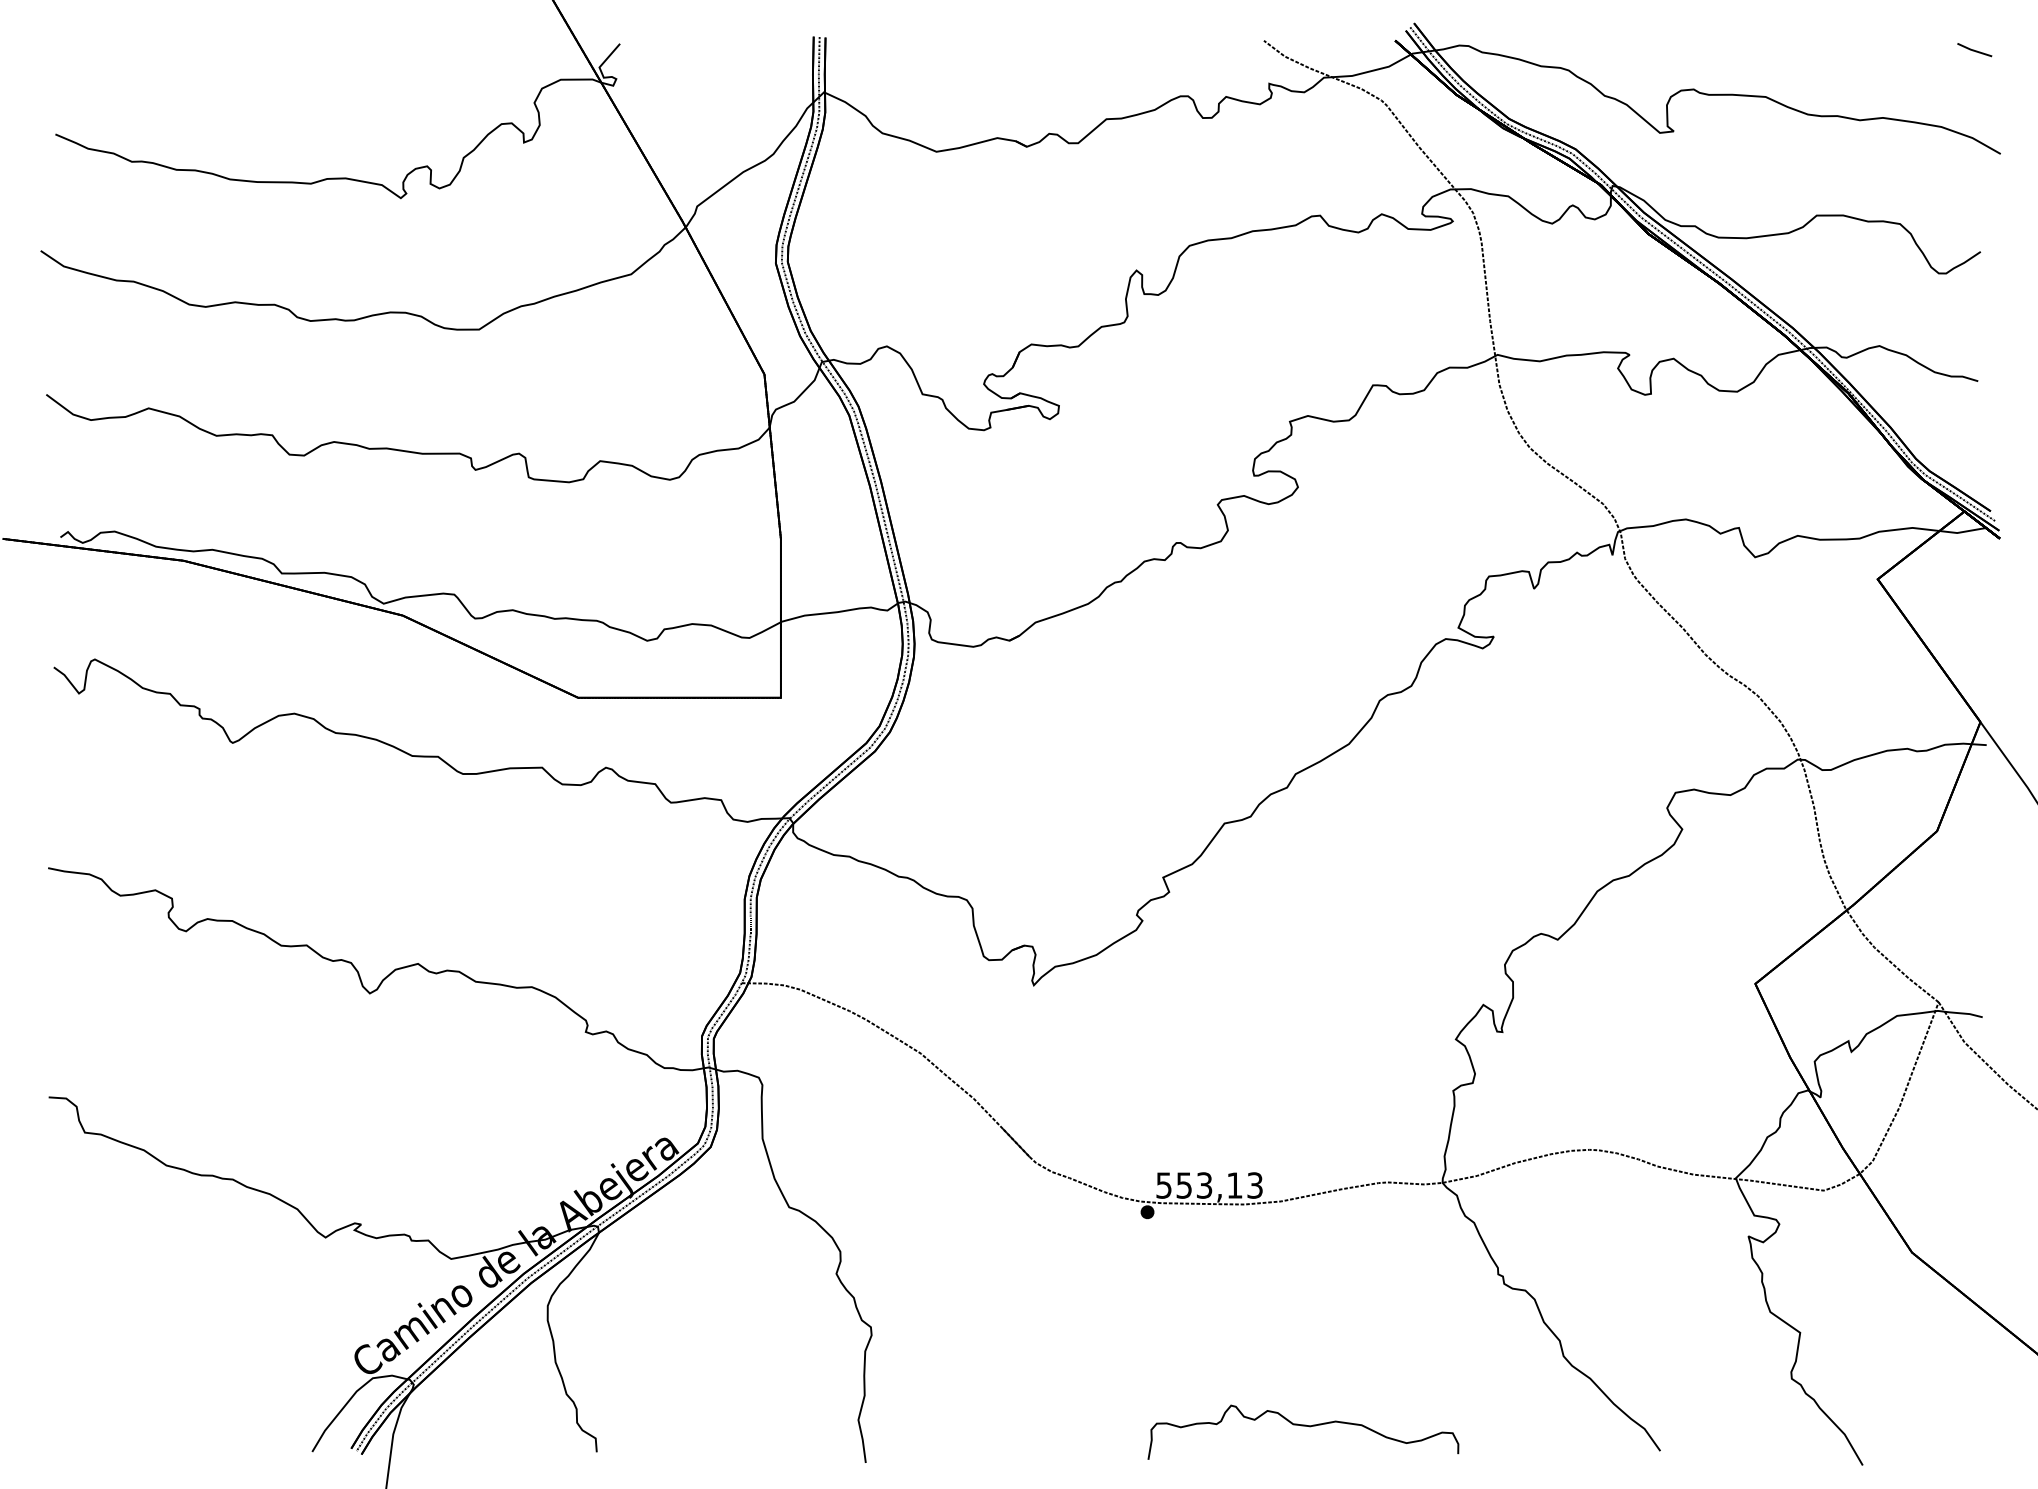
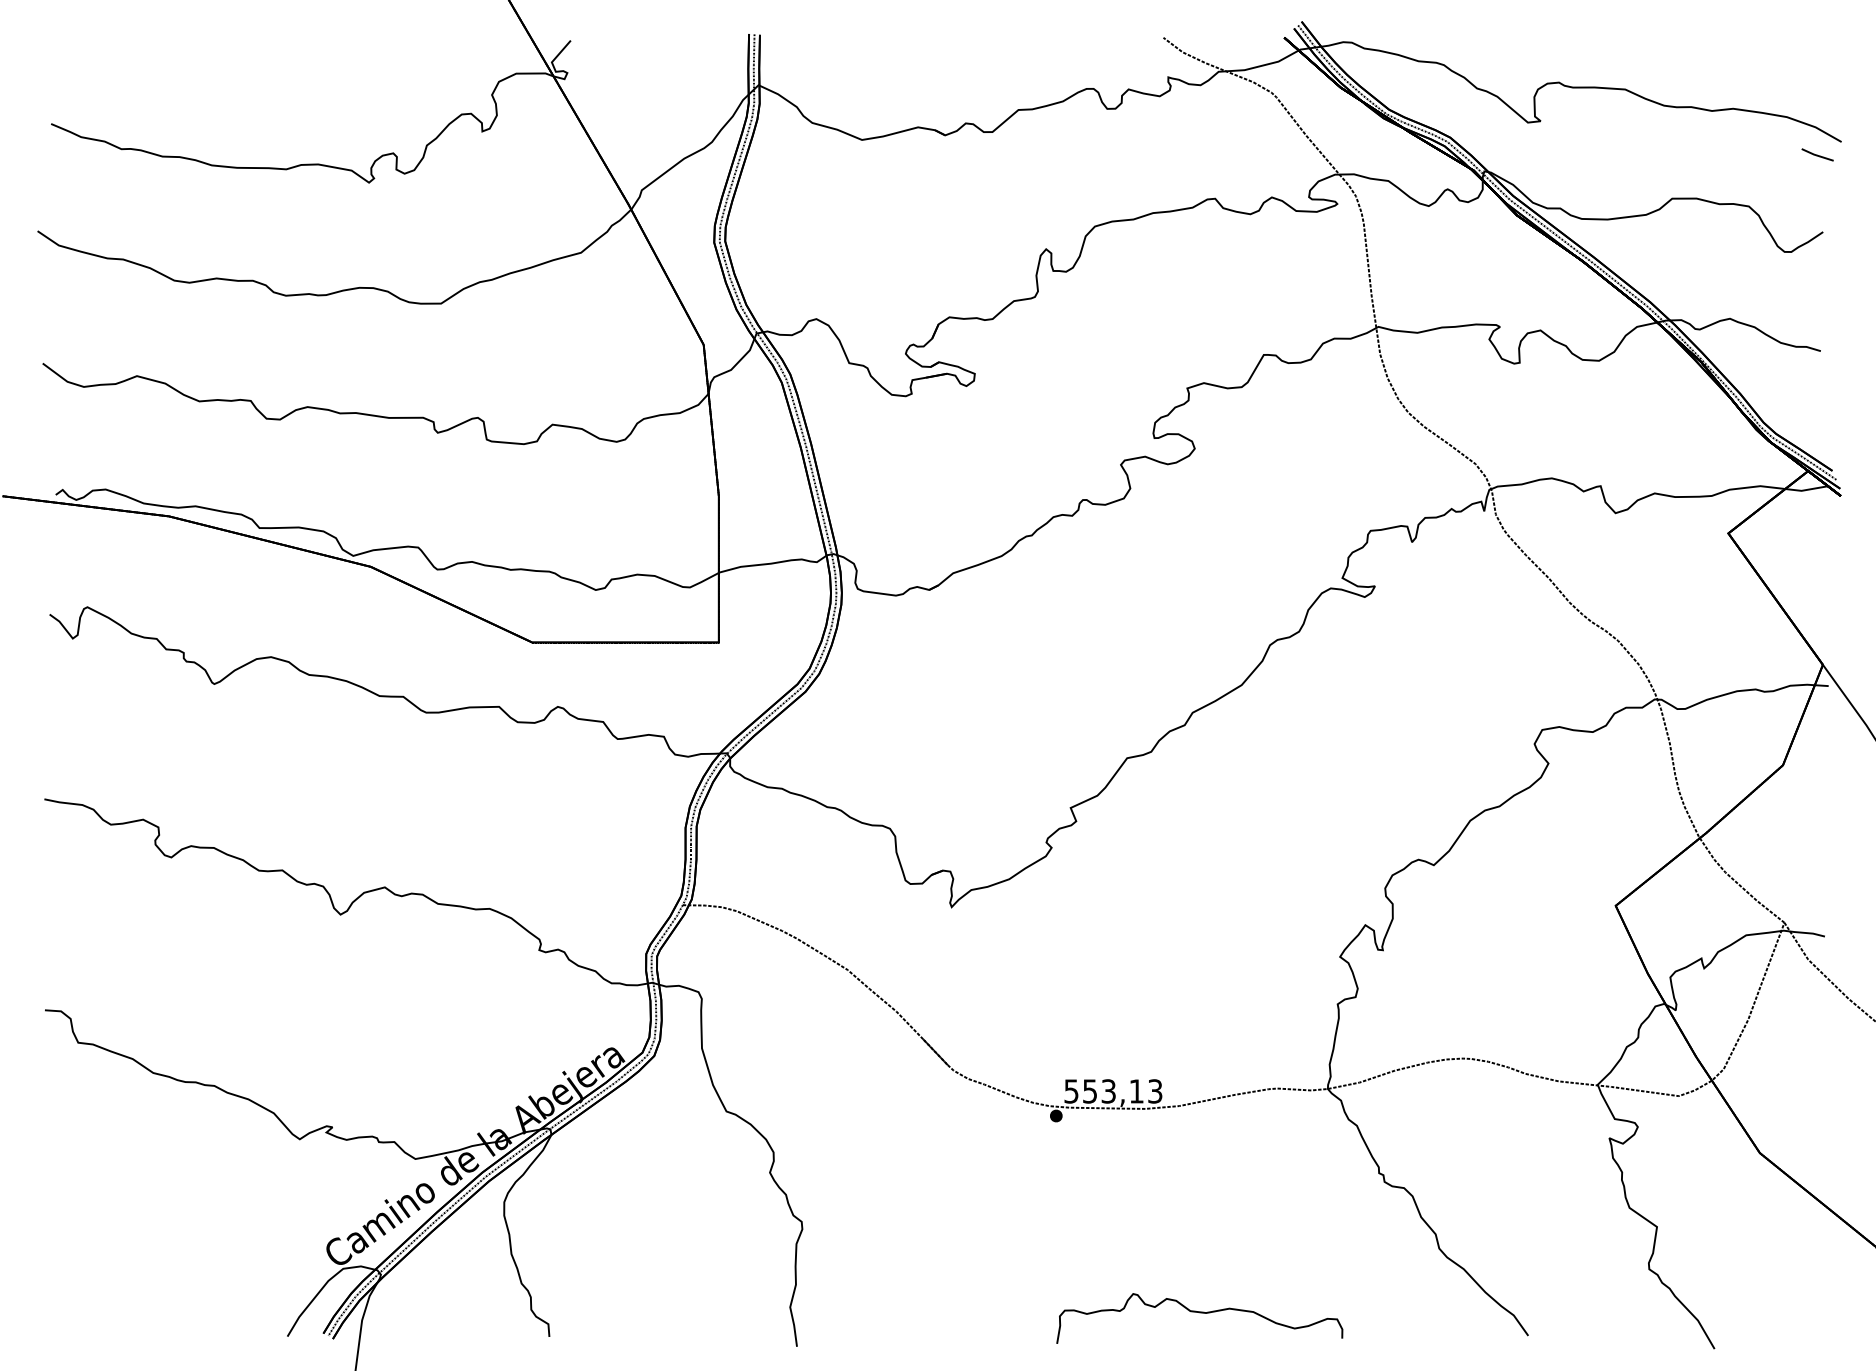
line: (1974, 50) -> (1817, 155), moved

